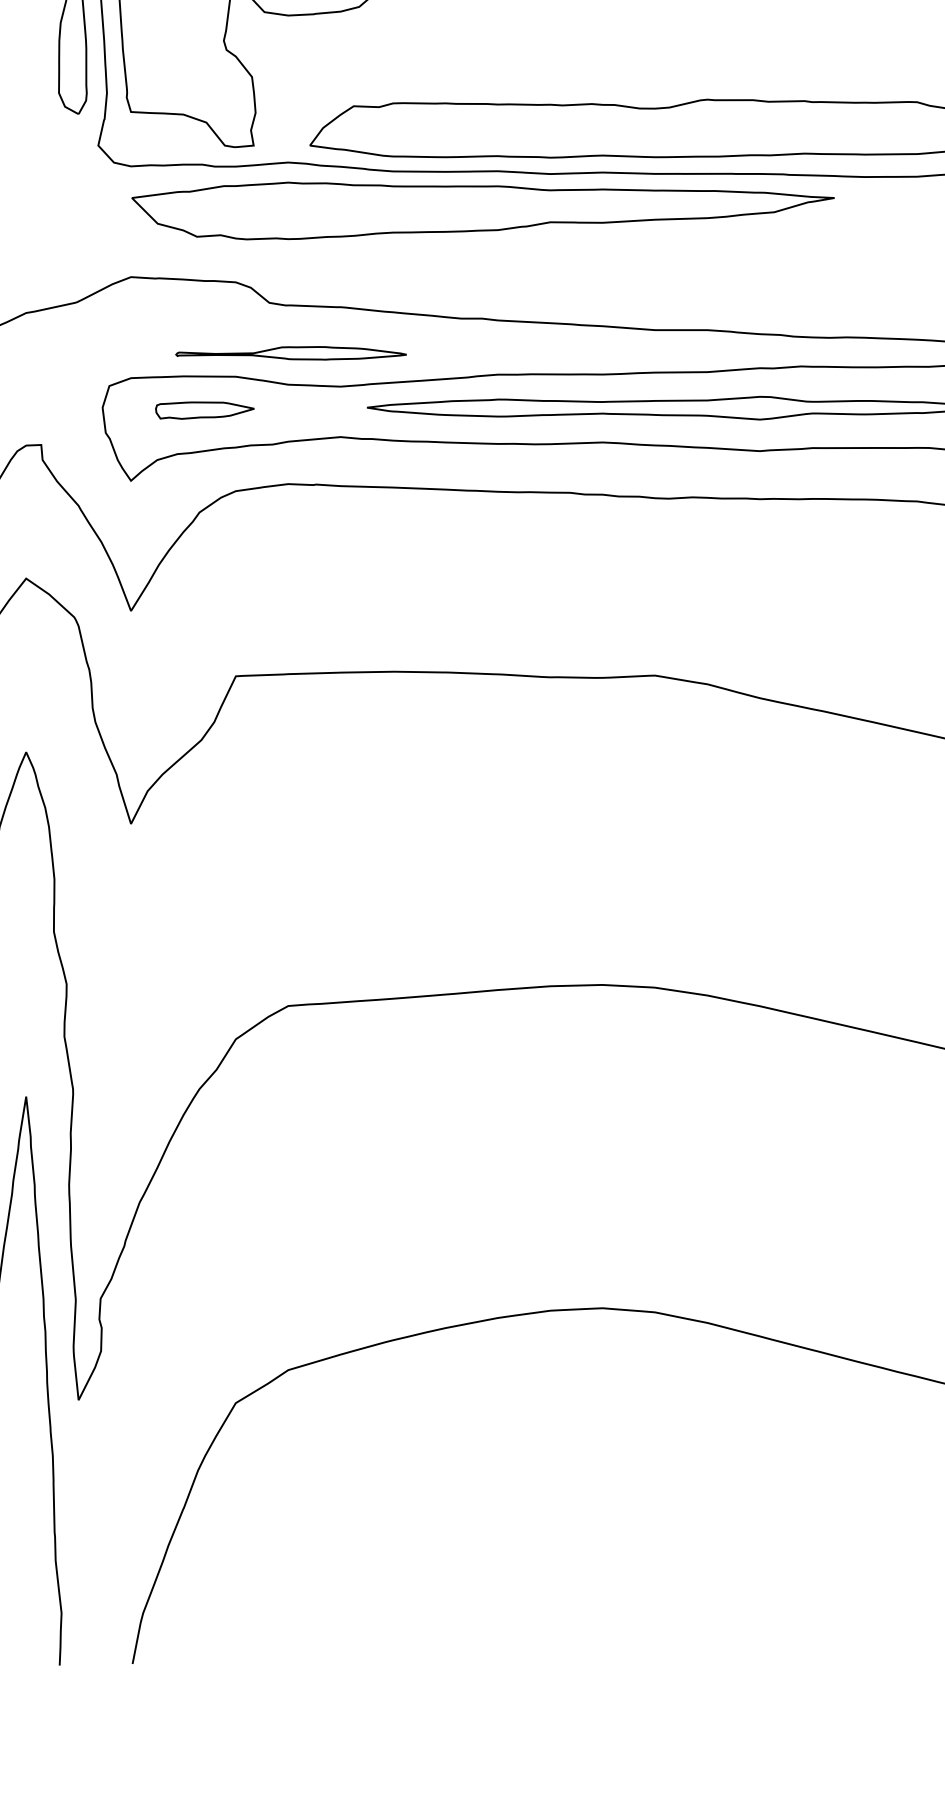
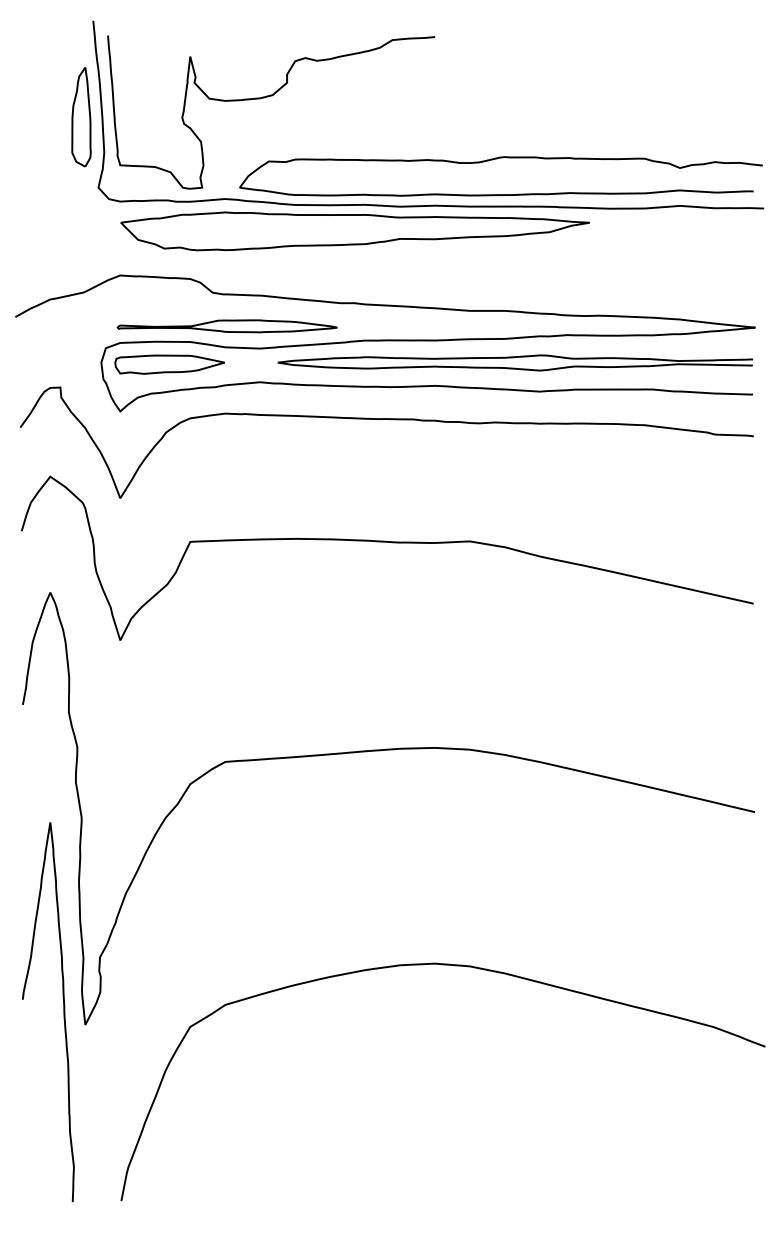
part: (290, 353) -> (226, 326), size x1.43
part: (204, 410) -> (169, 364), size x1.67

